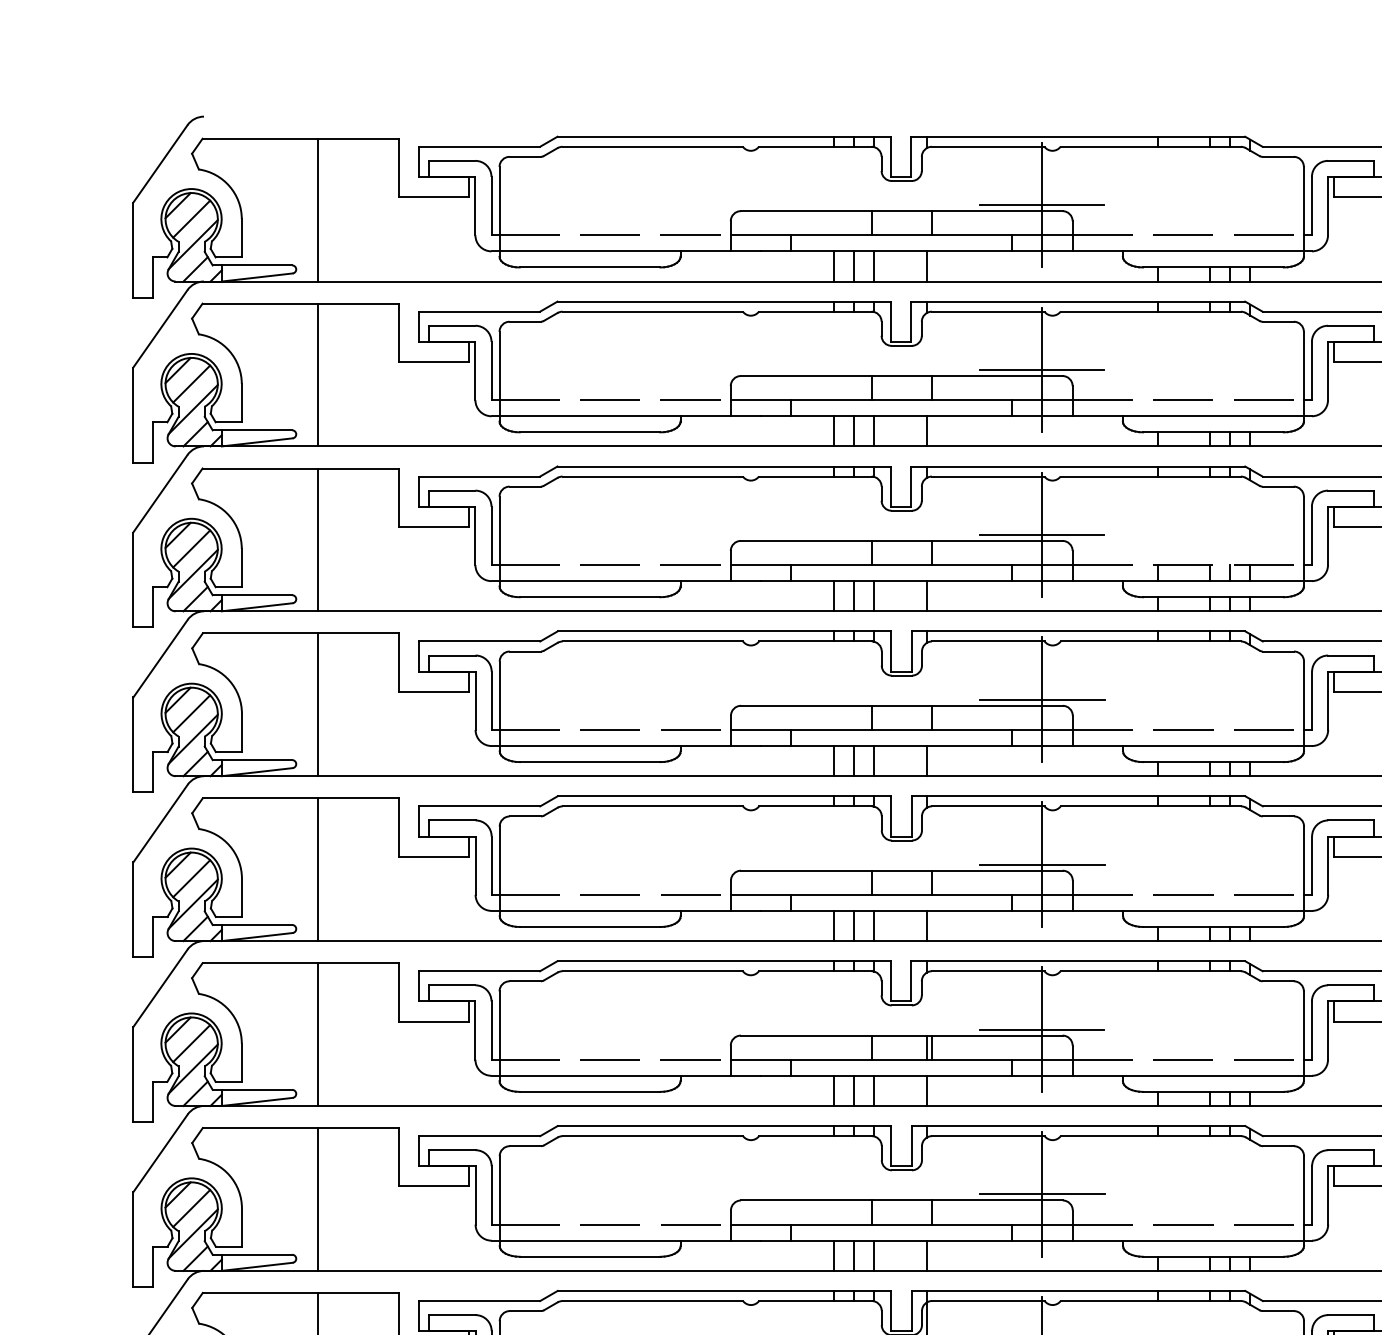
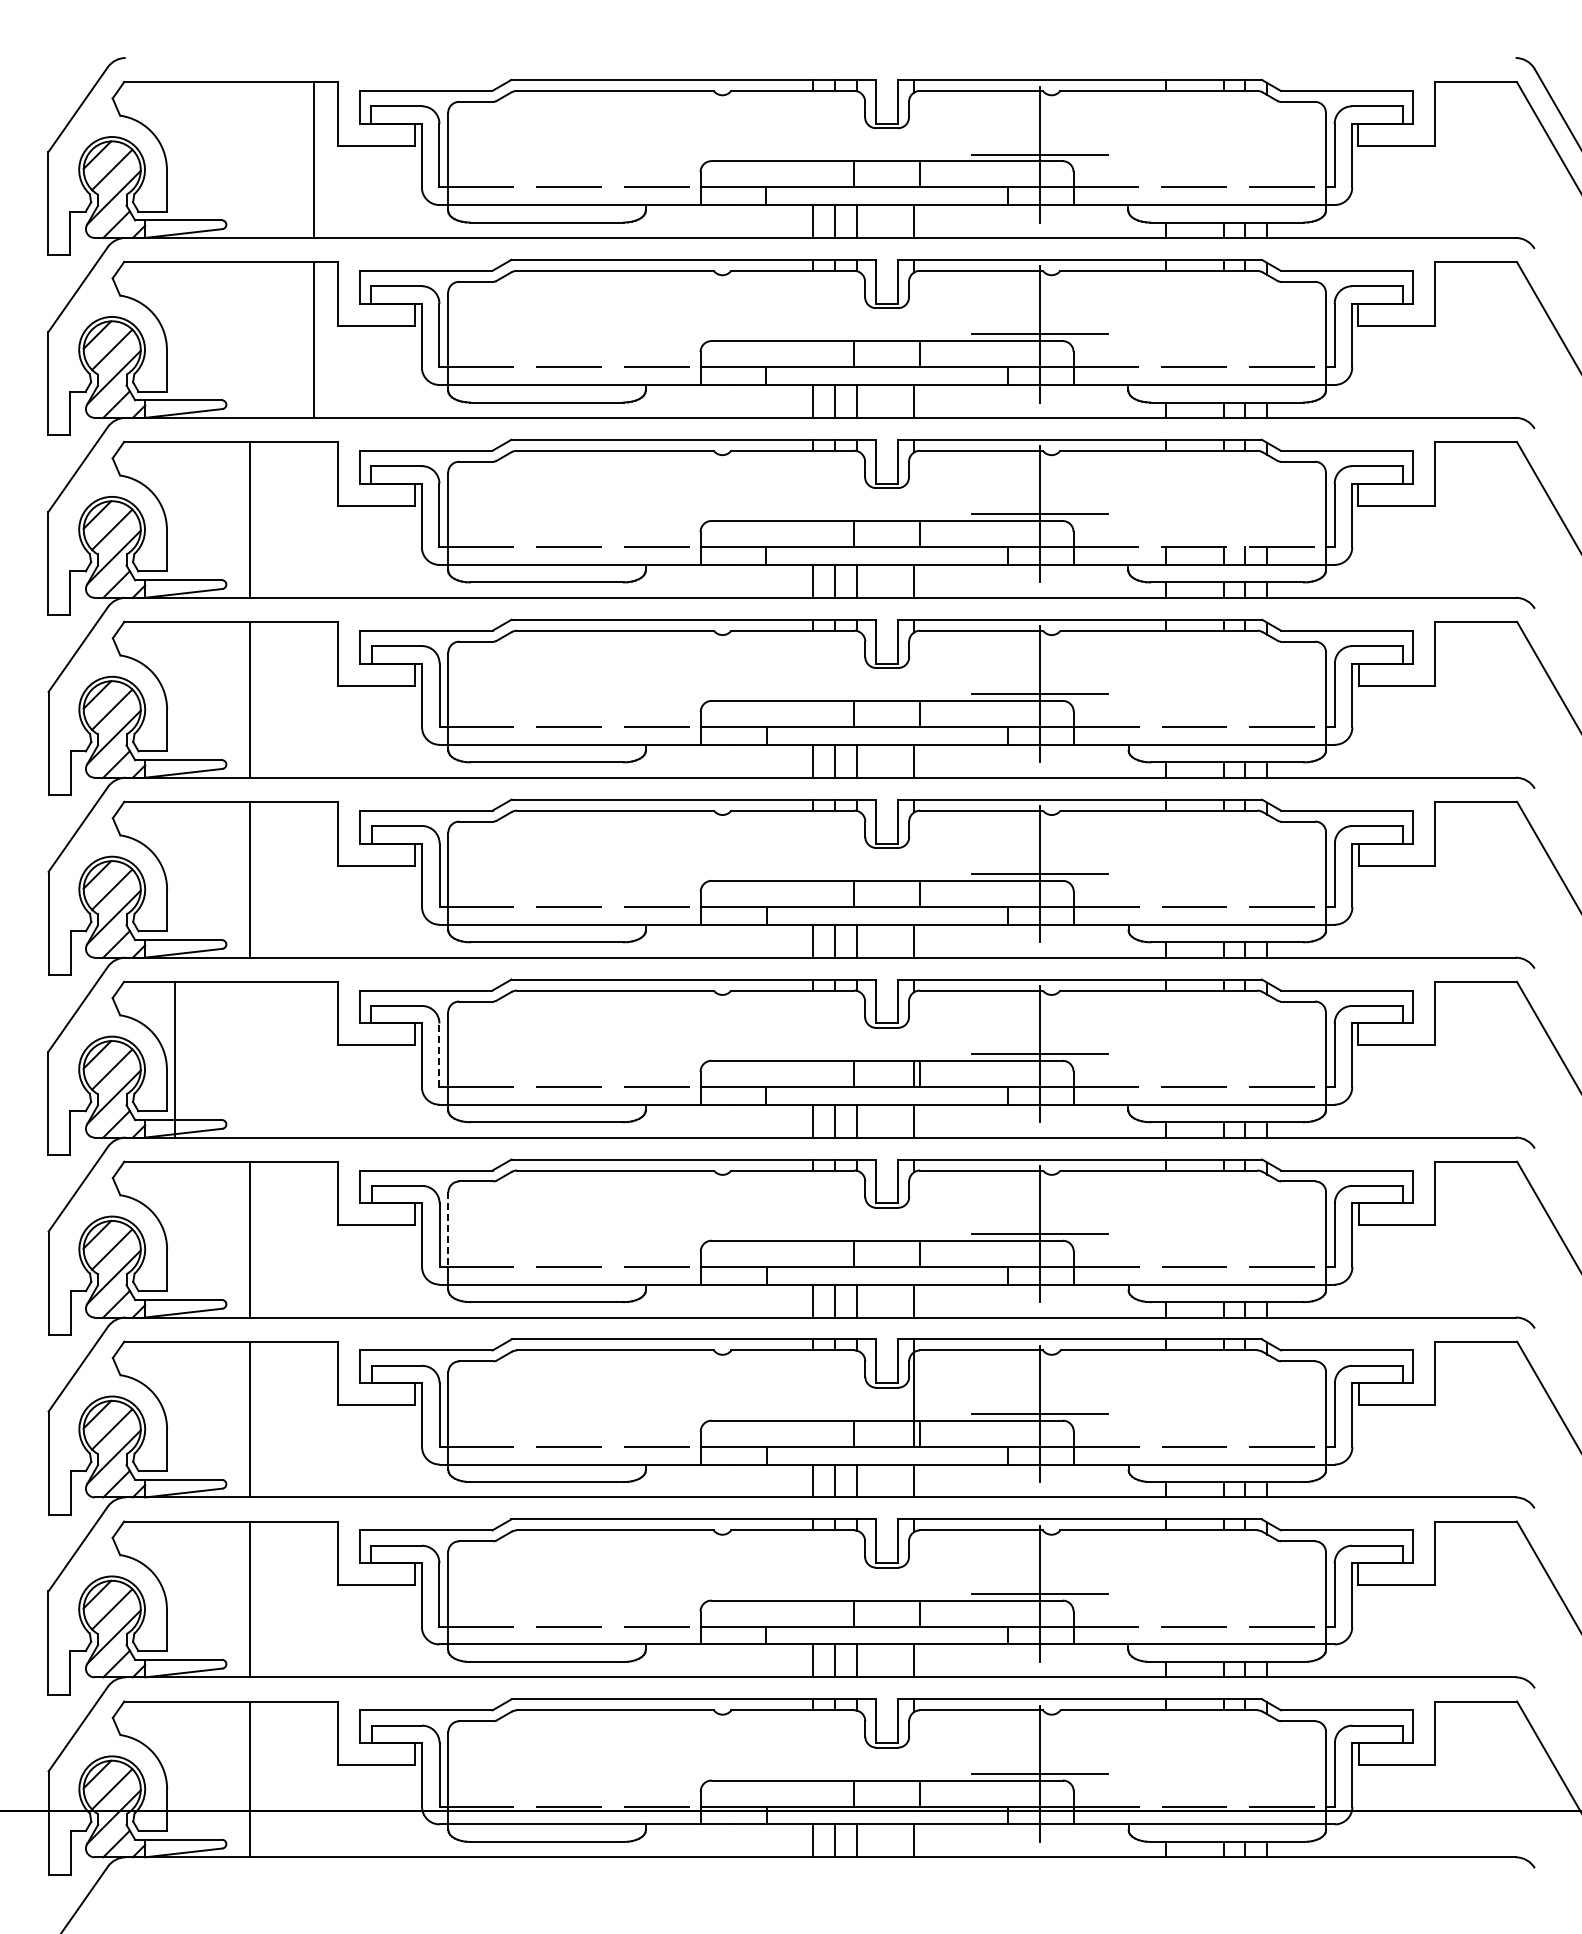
line: (318, 209) -> (314, 159), moved
line: (318, 374) -> (314, 339), moved
line: (491, 1030) -> (439, 1055), solid -> dashed
line: (318, 1034) -> (175, 1059), moved
line: (499, 1191) -> (448, 1230), solid -> dashed

